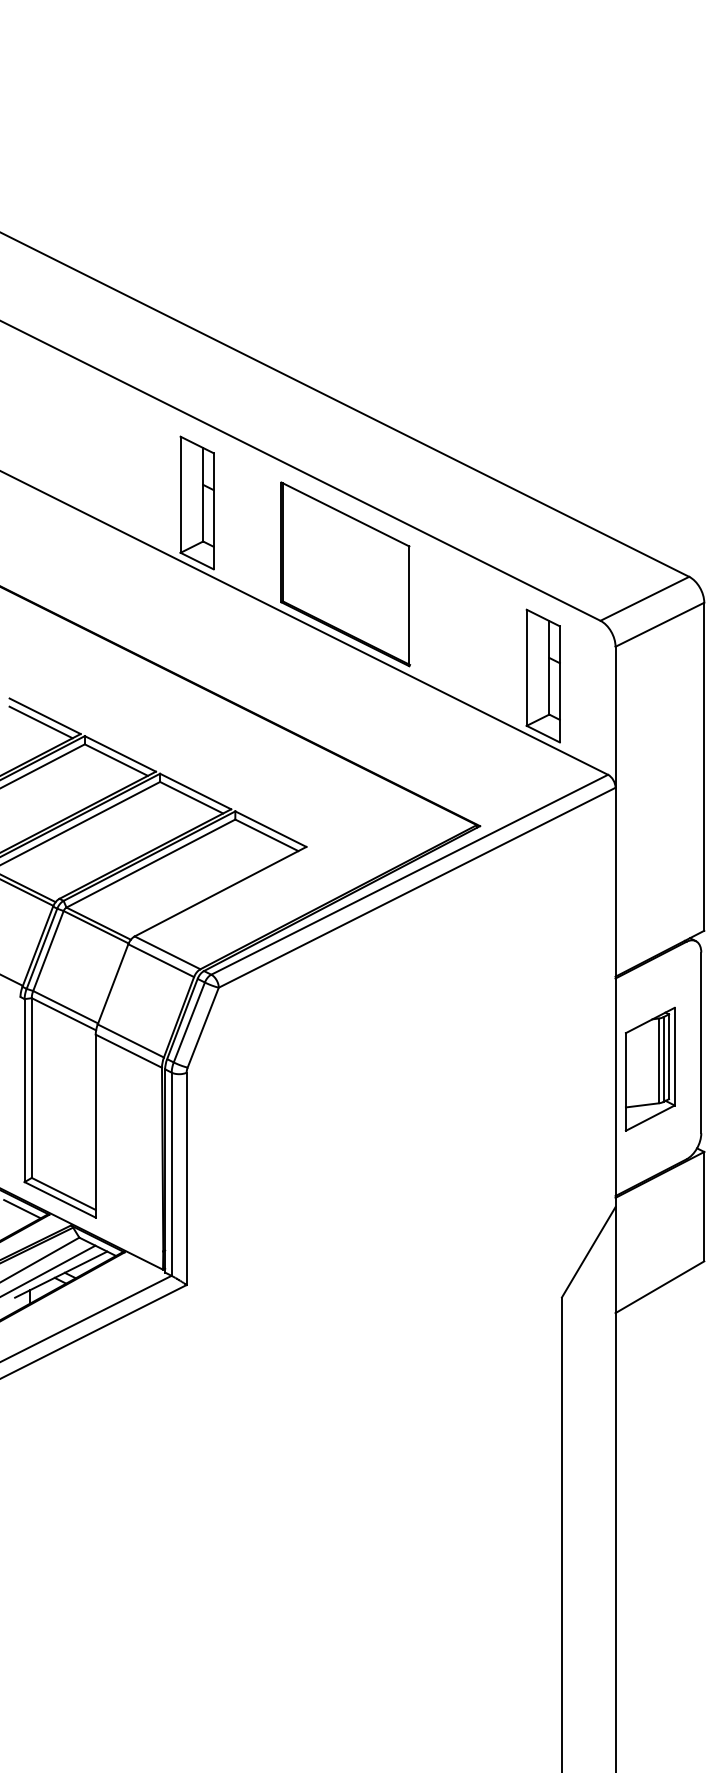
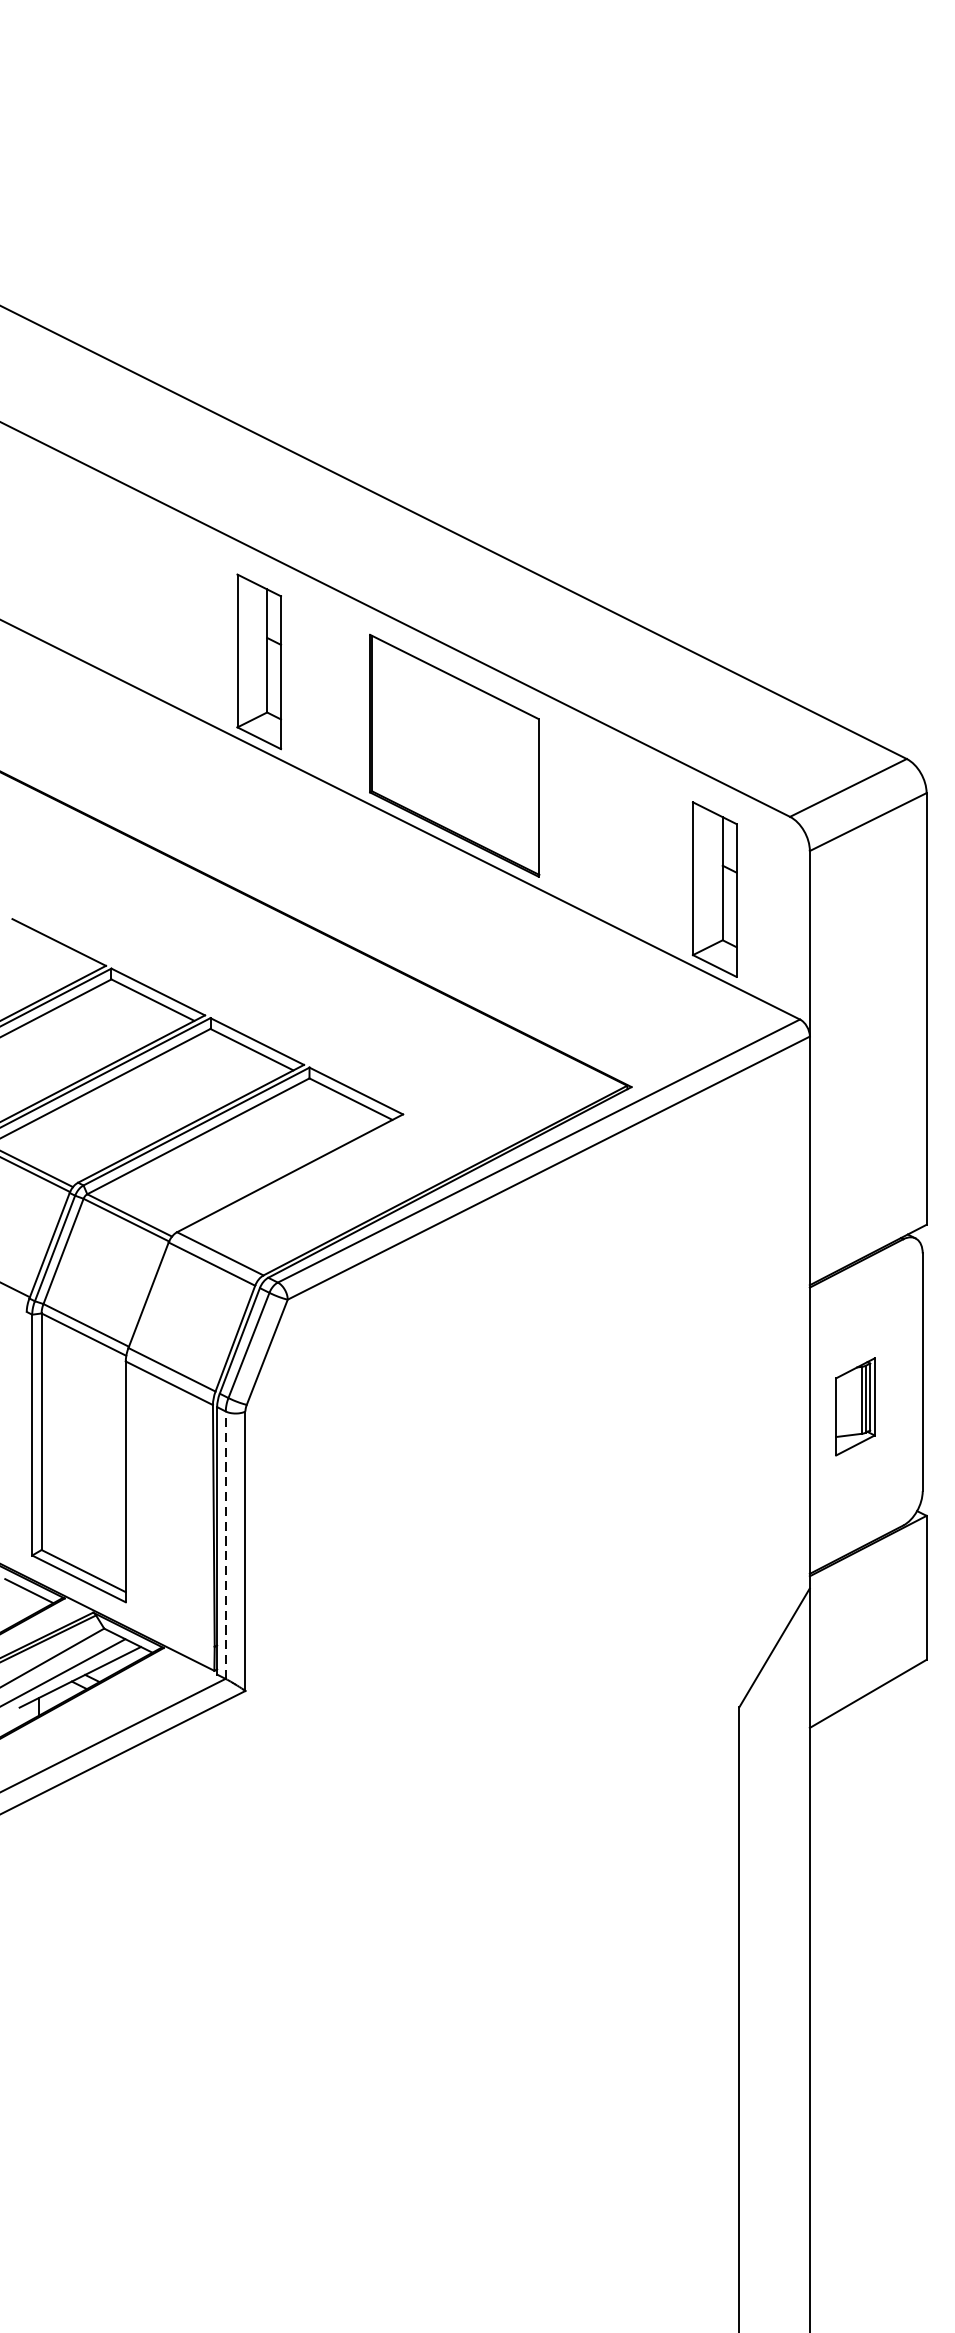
line: (40, 722) -> (53, 950), removed
part: (649, 1068) -> (854, 1406), size x0.6
line: (171, 1174) -> (225, 1545), solid -> dashed

